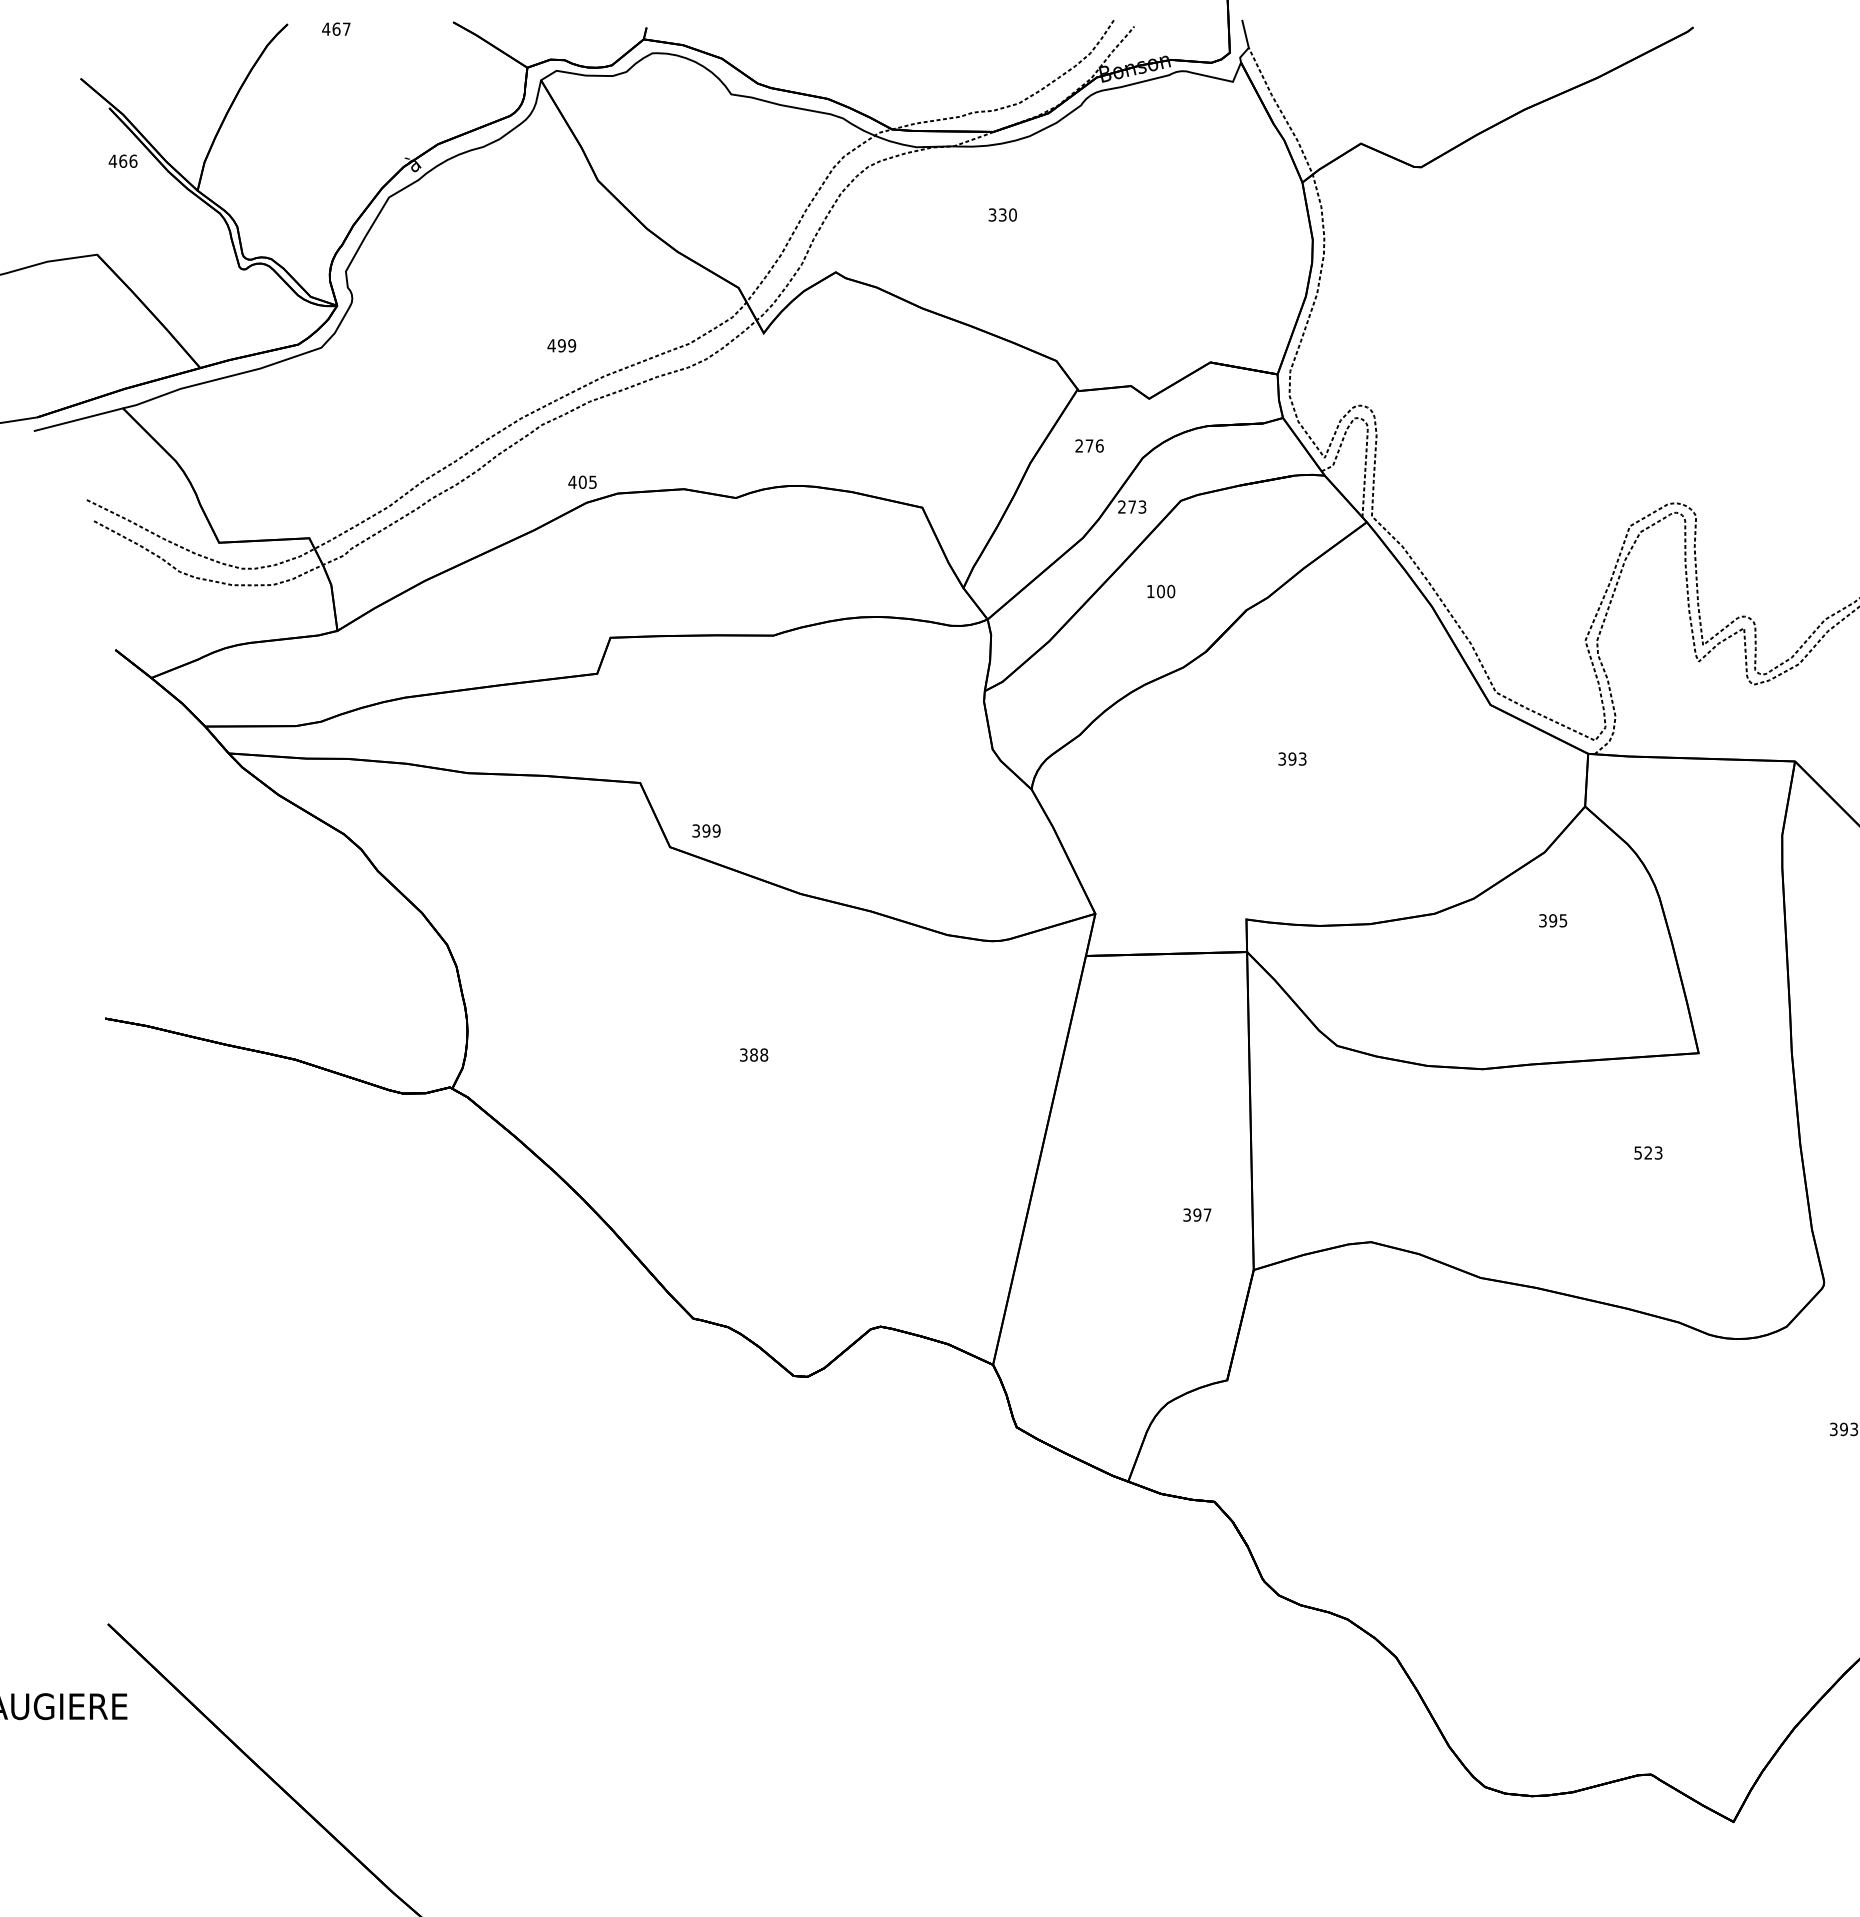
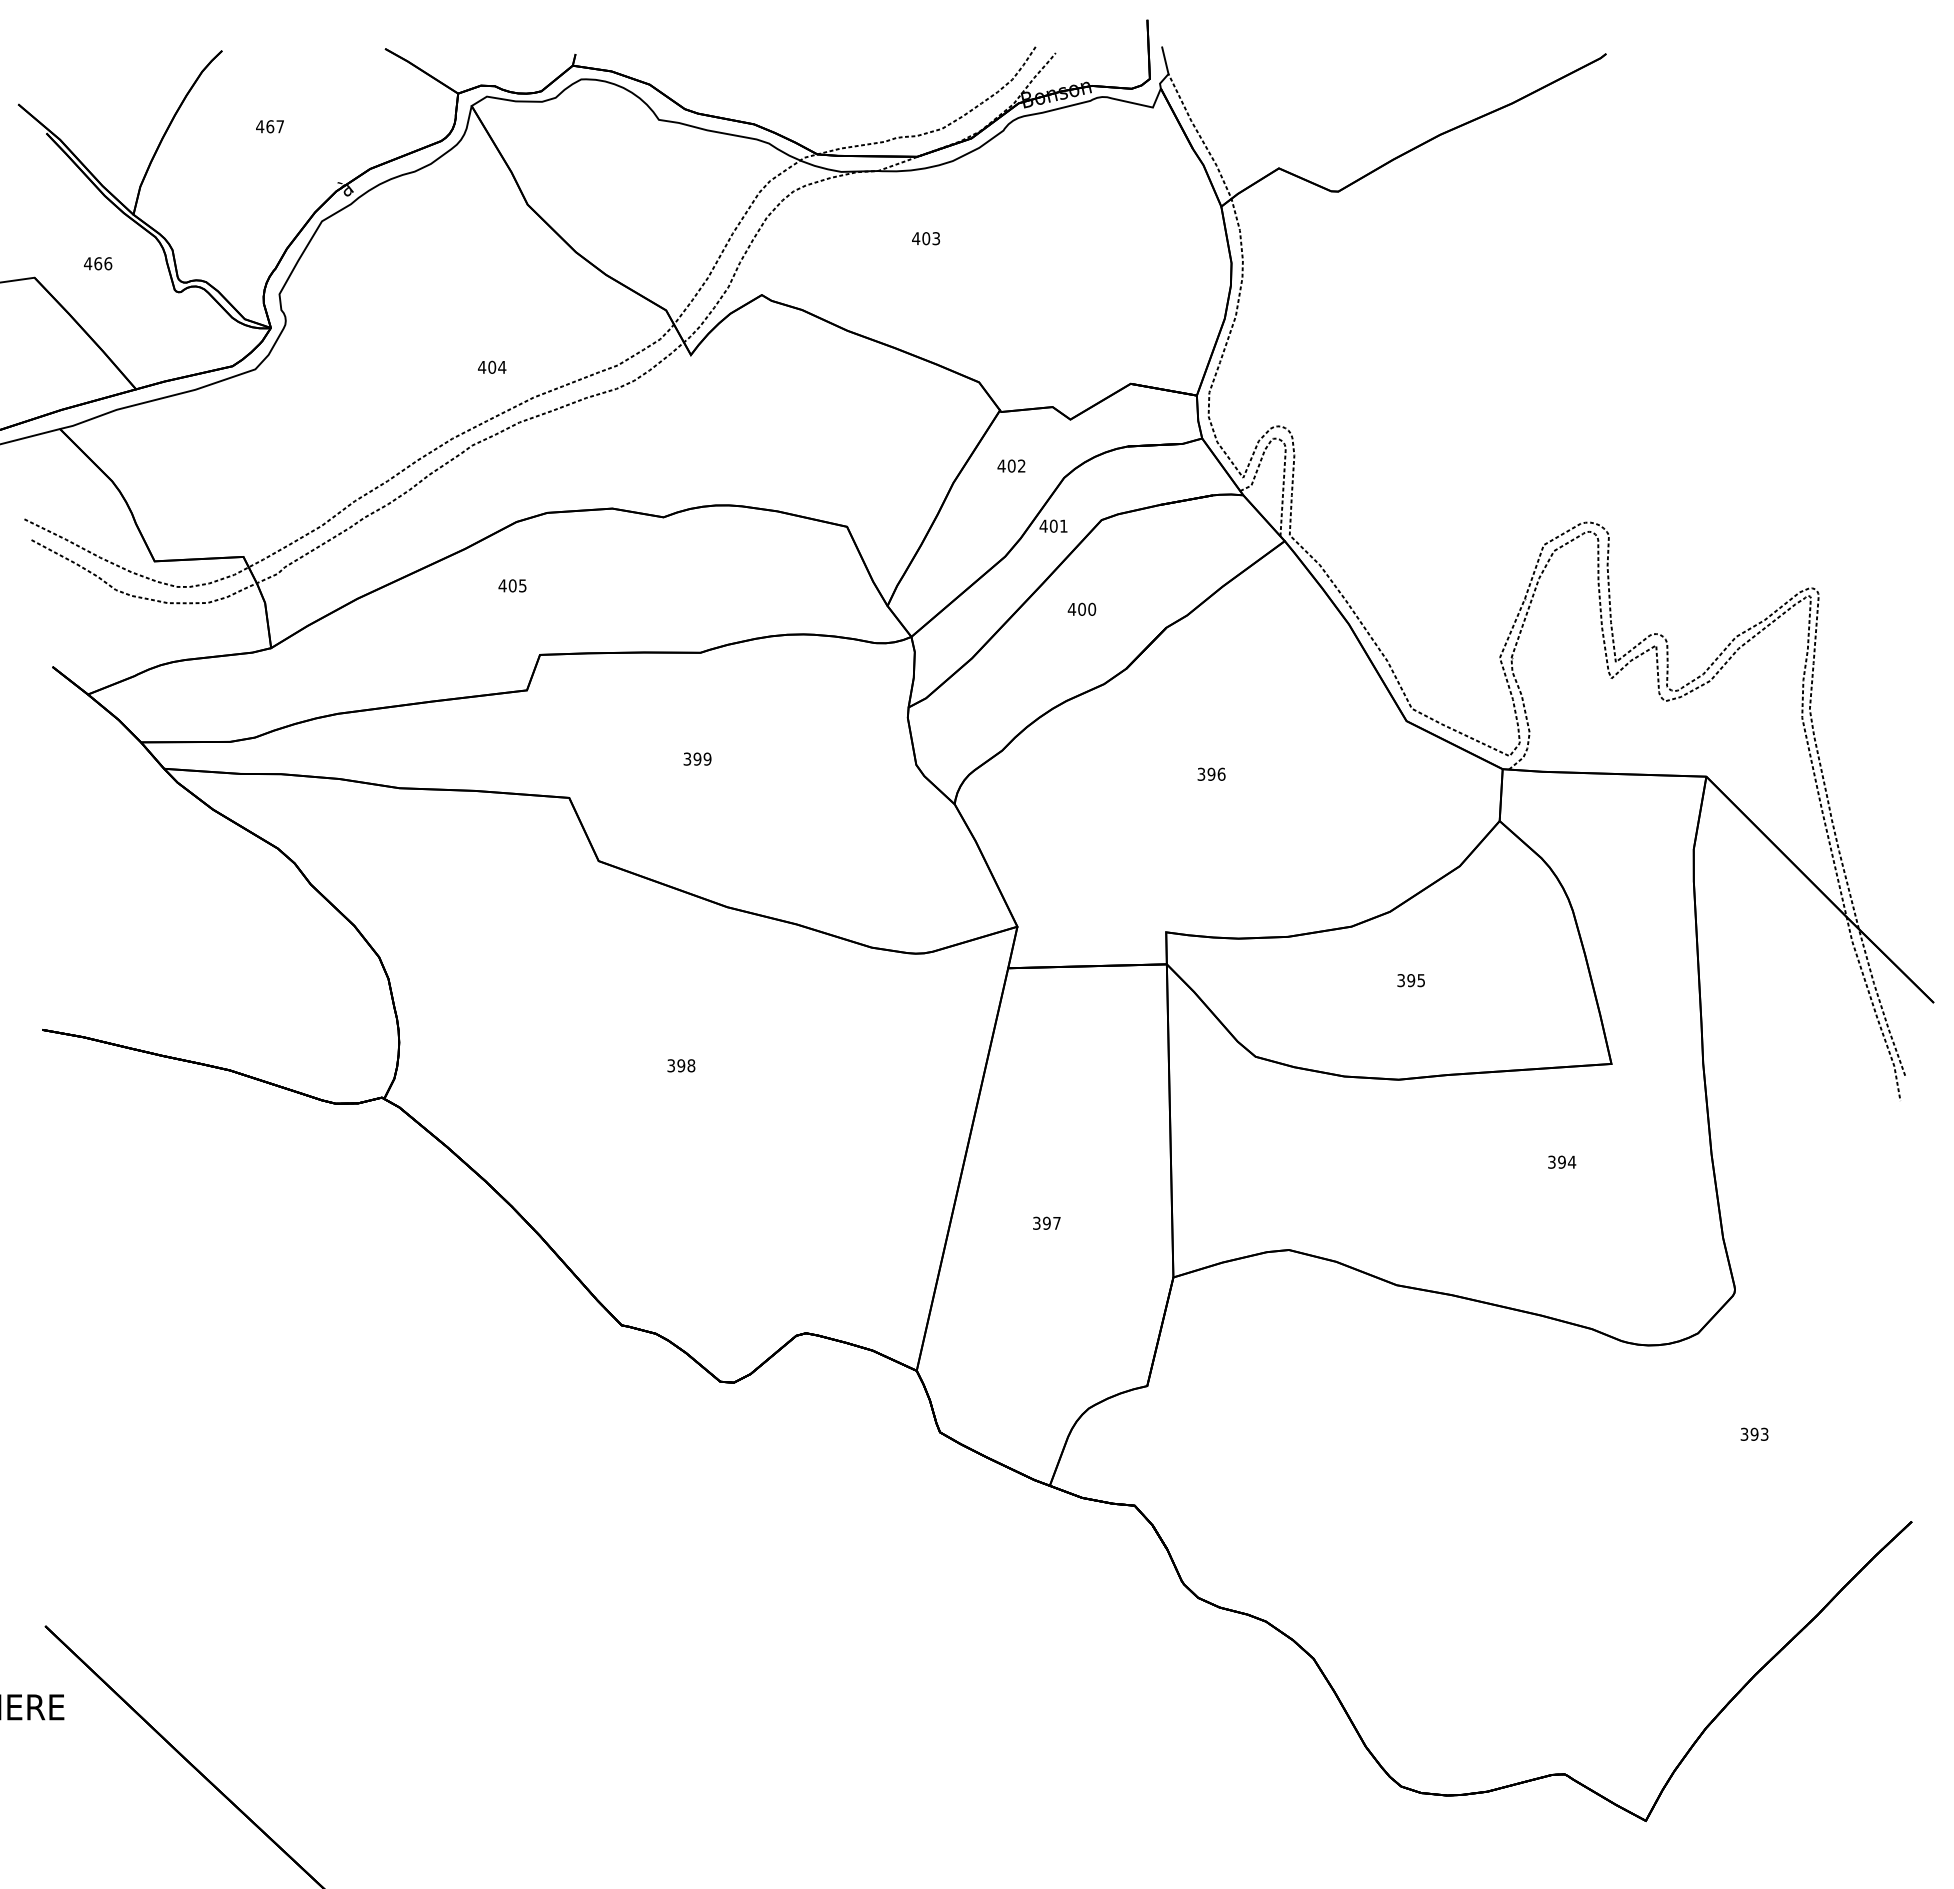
text: (335, 29) -> (269, 126), moved
text: (123, 161) -> (98, 263), moved
text: (1003, 214) -> (926, 238), 330 -> 403
text: (567, 344) -> (497, 366), 499 -> 404
text: (1089, 445) -> (1011, 465), 276 -> 402
text: (582, 481) -> (512, 585), moved
text: (1131, 506) -> (1053, 525), 273 -> 401
text: (1150, 591) -> (1071, 609), 100 -> 400
text: (1302, 758) -> (1221, 773), 393 -> 396
text: (706, 830) -> (697, 758), moved
text: (1552, 920) -> (1410, 980), moved
text: (754, 1054) -> (681, 1065), 388 -> 398
text: (1648, 1152) -> (1562, 1161), 523 -> 394
text: (1196, 1214) -> (1046, 1222), moved

